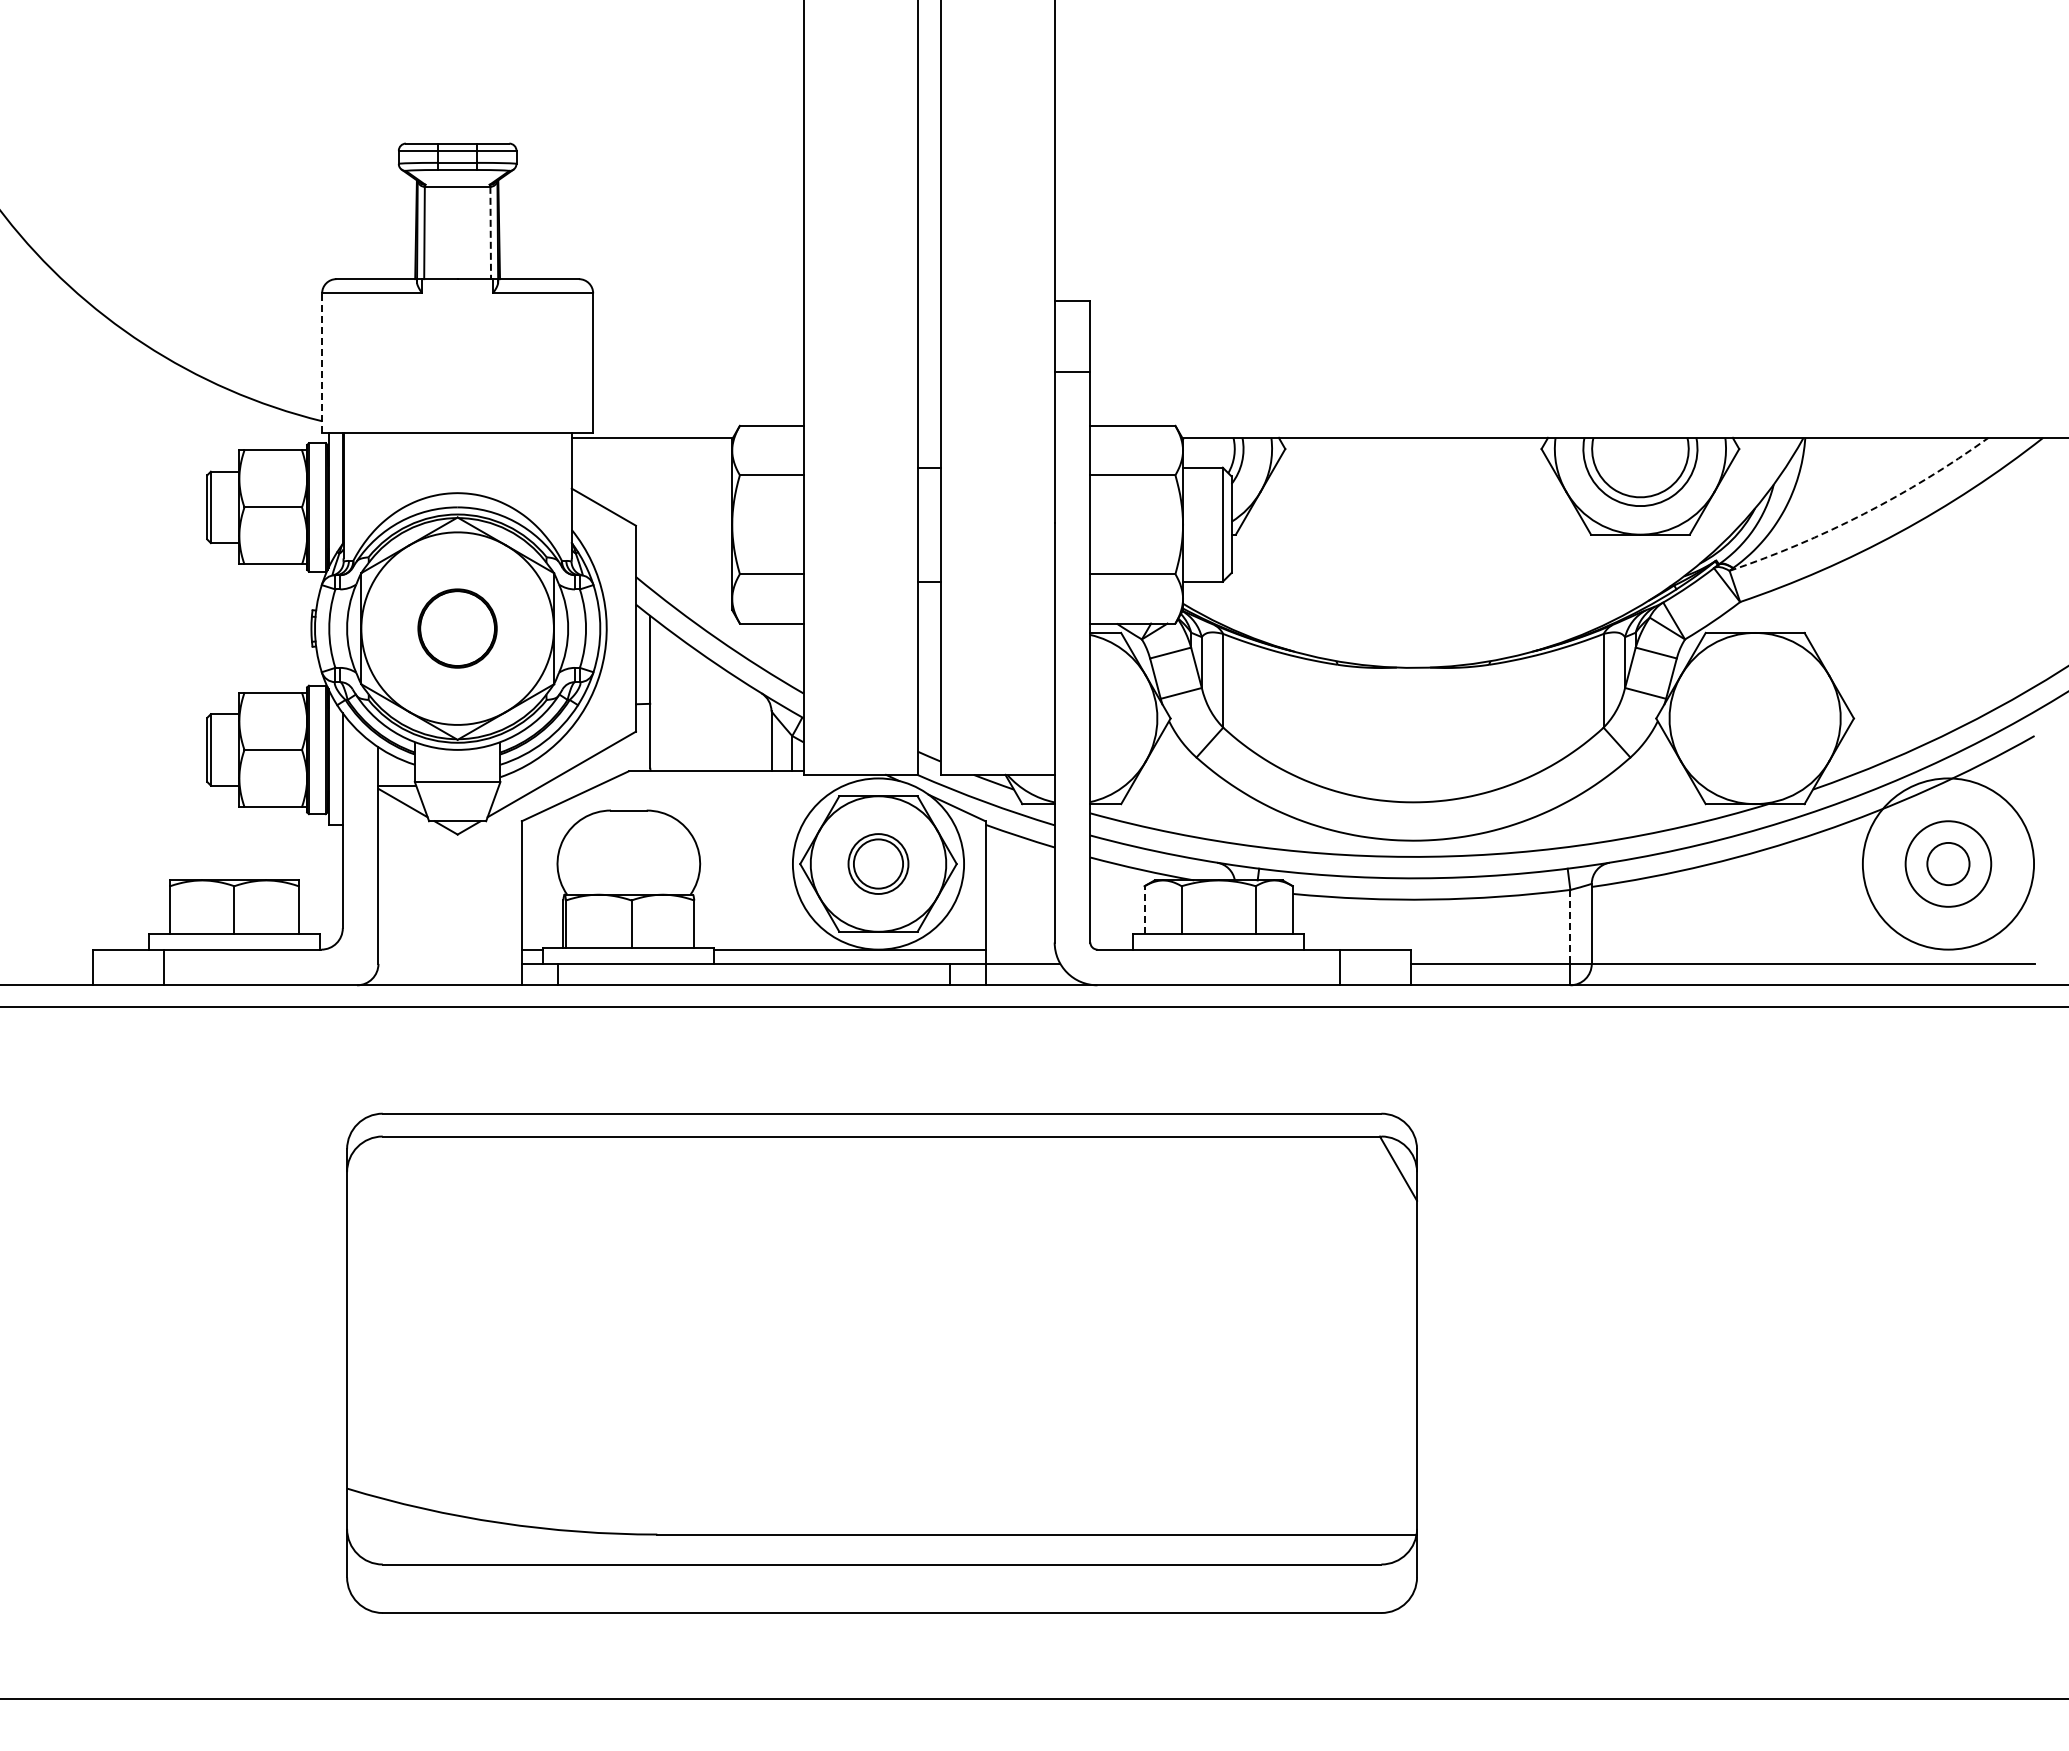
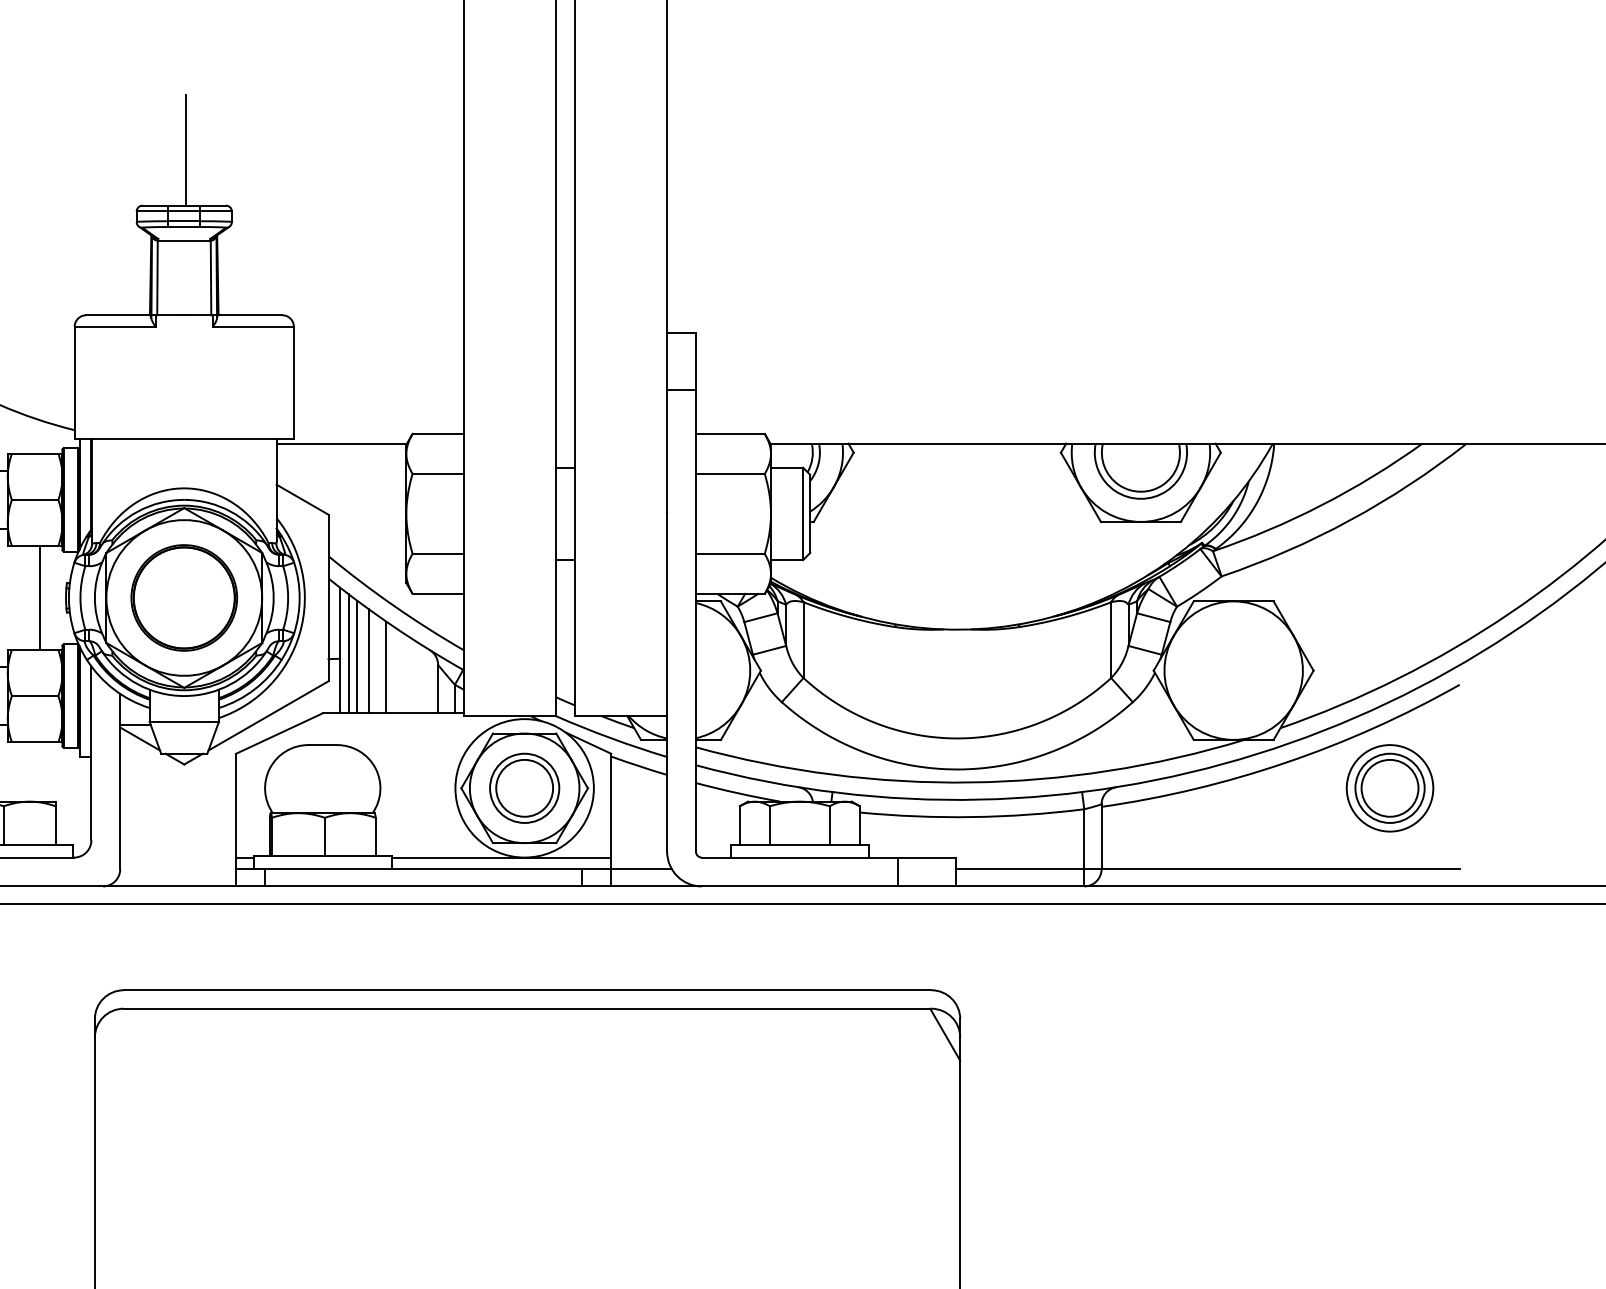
line: (459, 74) -> (185, 149), added
line: (490, 233) -> (210, 278), dashed -> solid
line: (322, 362) -> (74, 382), dashed -> solid
arc: (1864, 513) -> (1322, 504), dashed -> solid
line: (279, 628) -> (40, 597), added
part: (457, 628) -> (184, 597), size x1.67
line: (660, 697) -> (348, 653), added
line: (671, 701) -> (357, 656), added
line: (685, 706) -> (368, 660), added
line: (707, 714) -> (386, 667), added
part: (878, 863) -> (524, 787), size x1.43
circle: (1947, 863) -> (1389, 787), size x0.62
circle: (1948, 863) -> (1390, 787), size x1.67
line: (1144, 910) -> (739, 825), dashed -> solid
line: (1570, 926) -> (1084, 838), dashed -> solid

